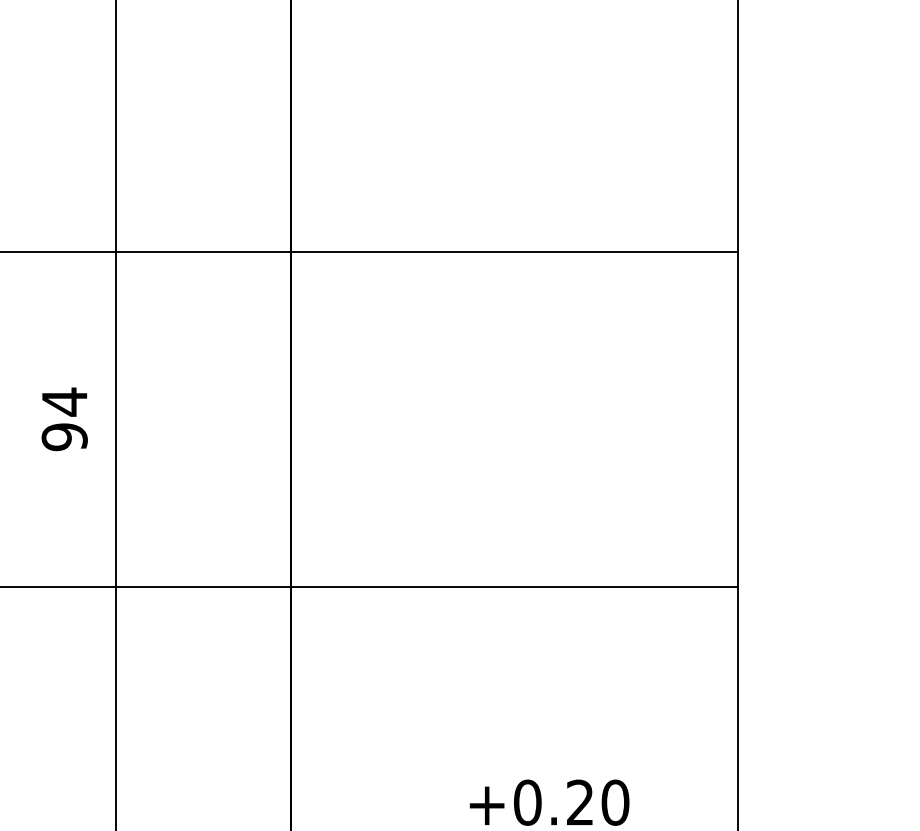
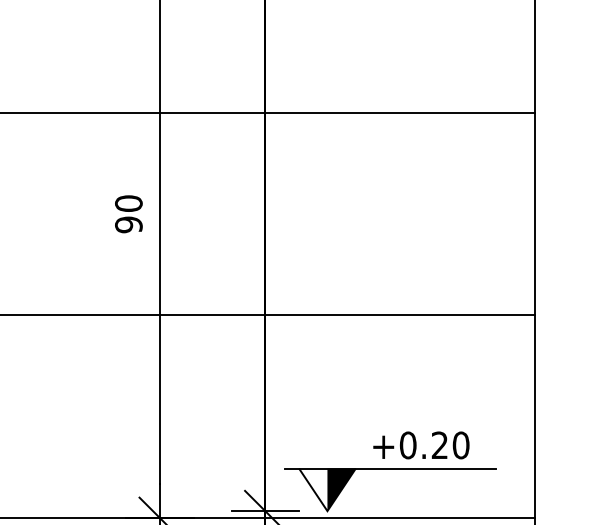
text: (64, 401) -> (128, 203), 94 -> 90

